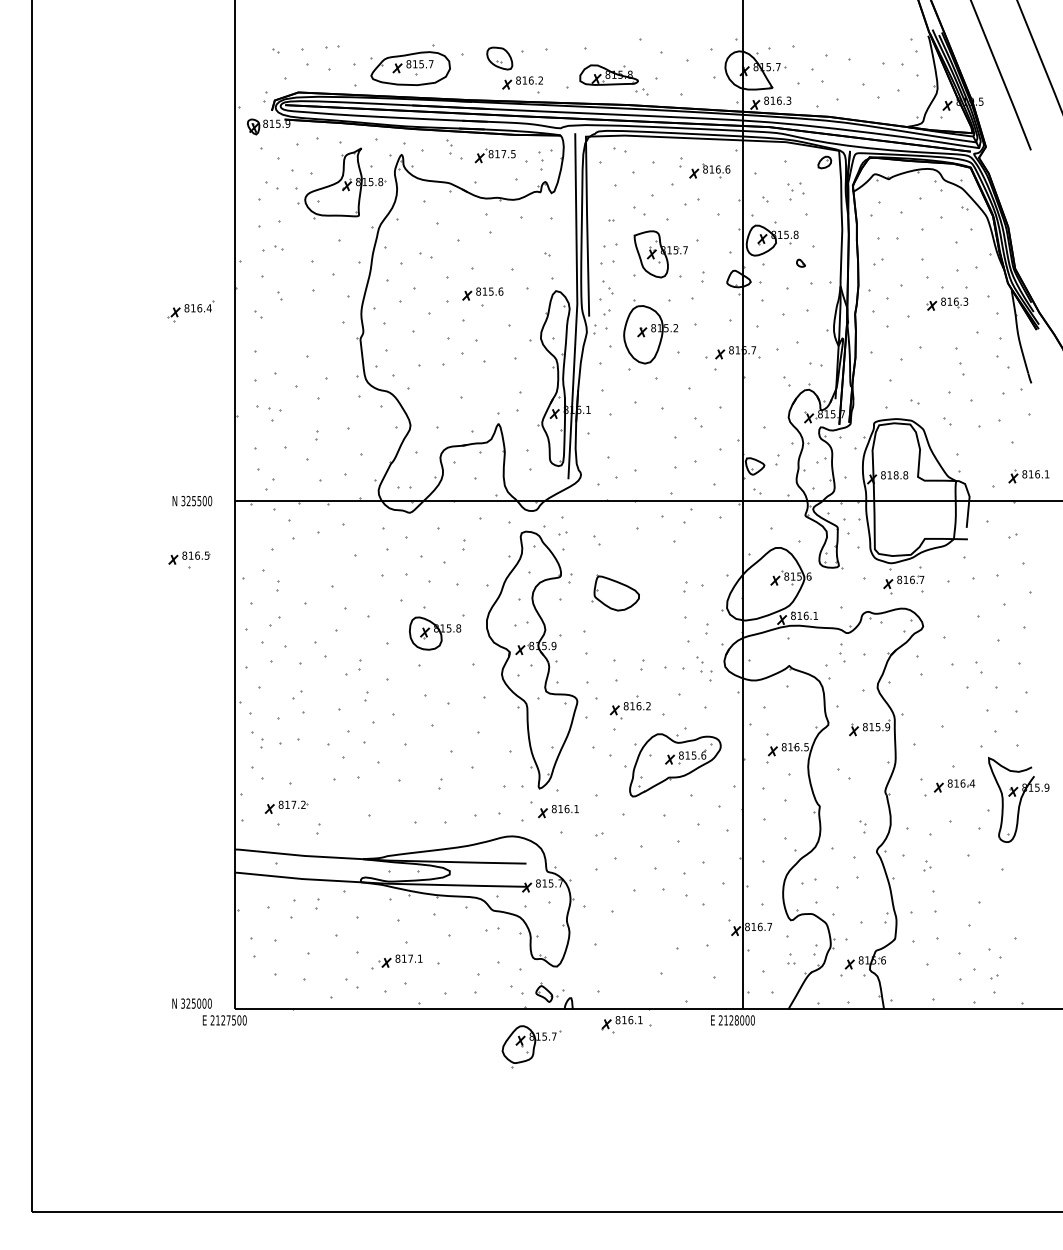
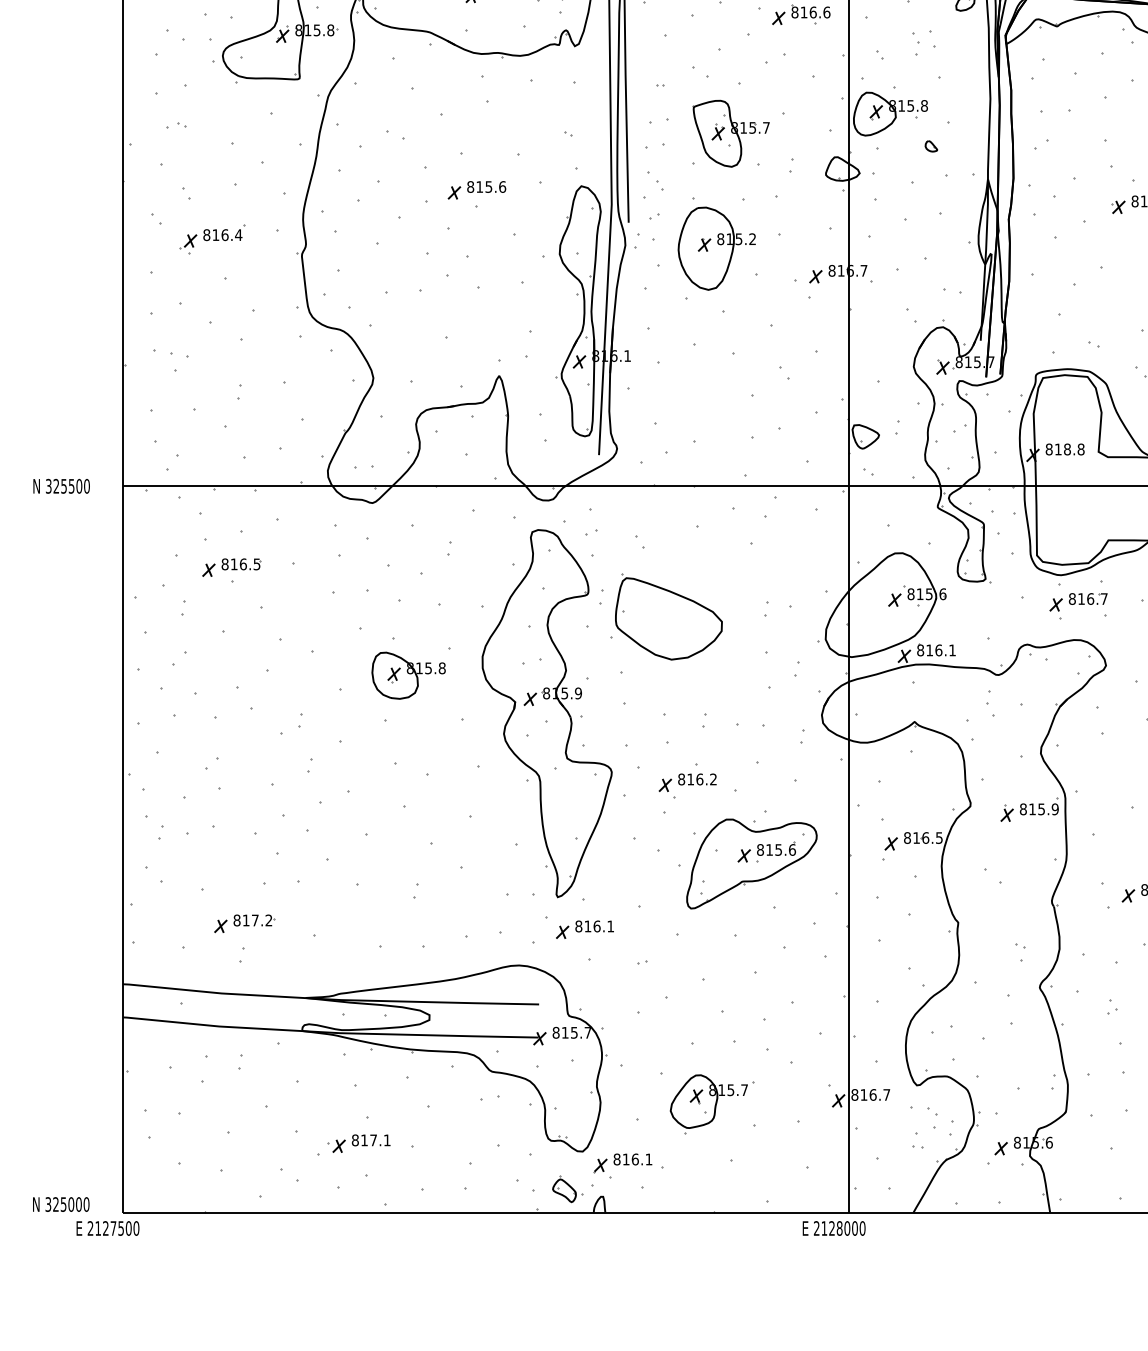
part: (272, 248) -> (176, 125), size x0.62
part: (190, 311) -> (211, 239), moved
part: (189, 559) -> (231, 569), moved
part: (615, 592) -> (666, 616), size x1.67
part: (699, 664) -> (932, 1118), moved
part: (286, 806) -> (244, 922), moved
part: (626, 1024) -> (629, 1165), moved
part: (531, 1046) -> (712, 1104), moved

